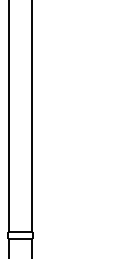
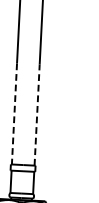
line: (32, 179) -> (37, 114), solid -> dashed
line: (8, 180) -> (14, 114), solid -> dashed

